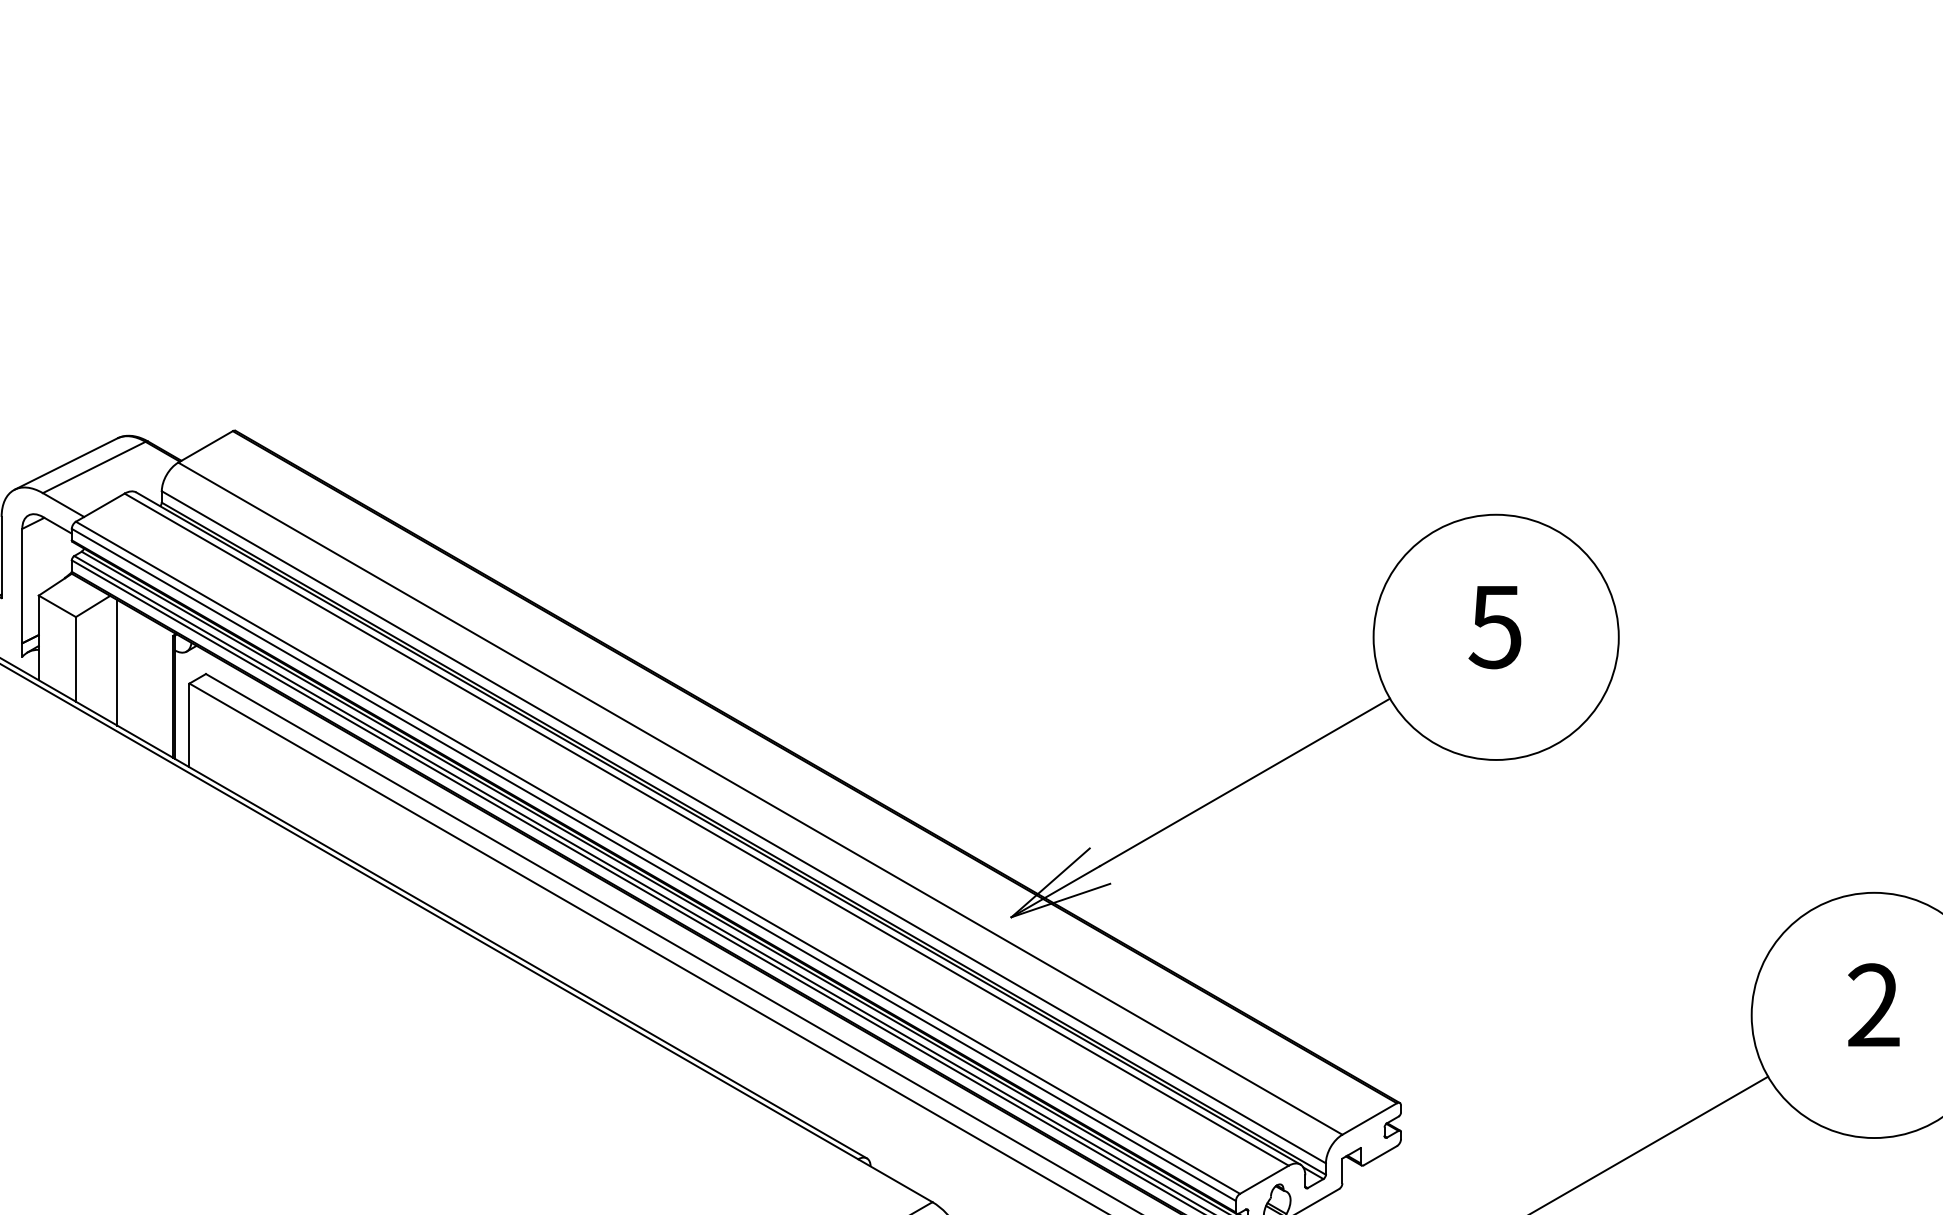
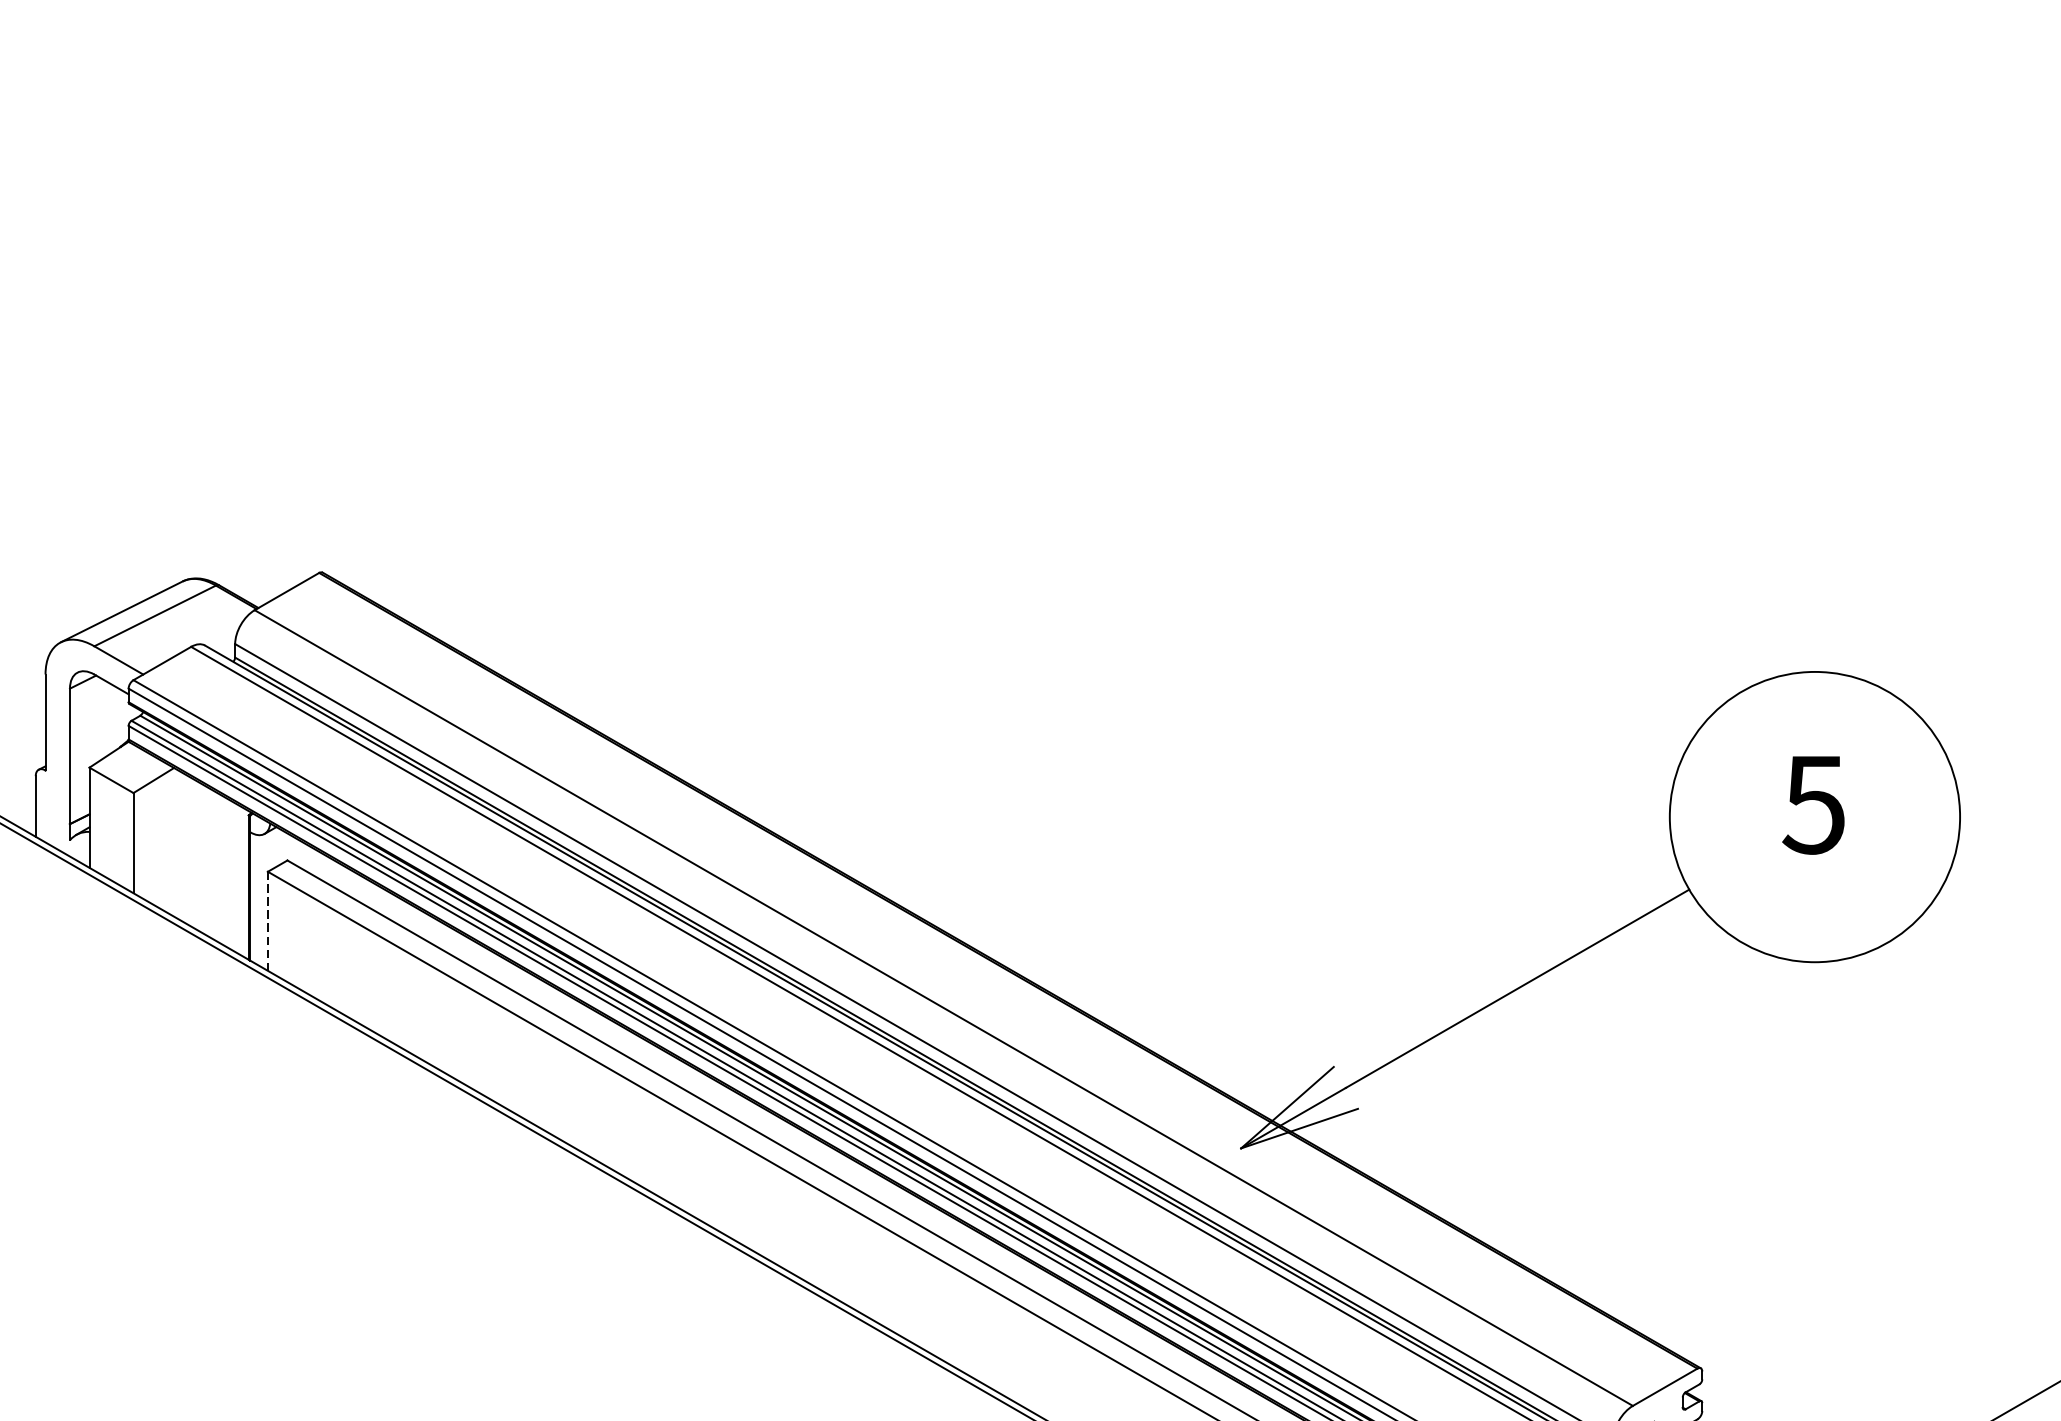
line: (117, 662) -> (182, 846), removed
line: (189, 725) -> (267, 921), solid -> dashed

